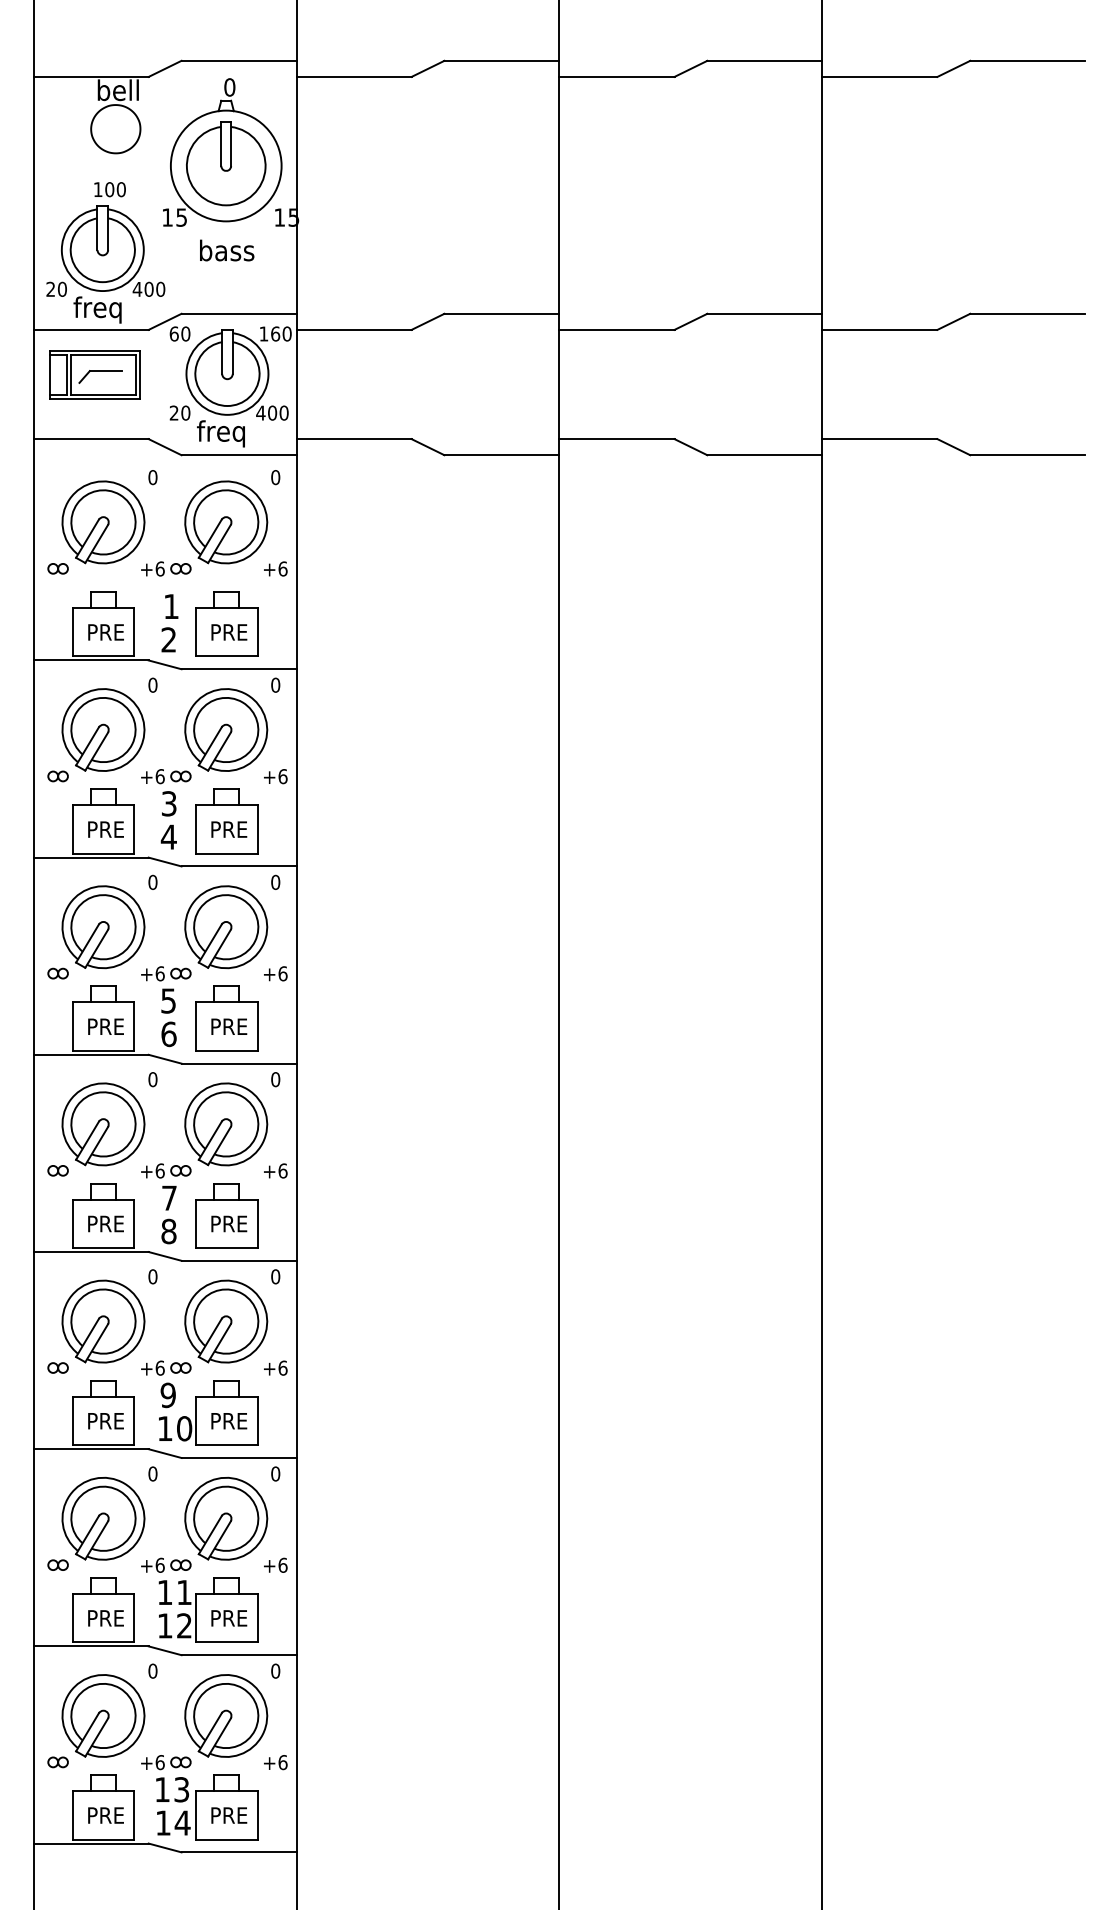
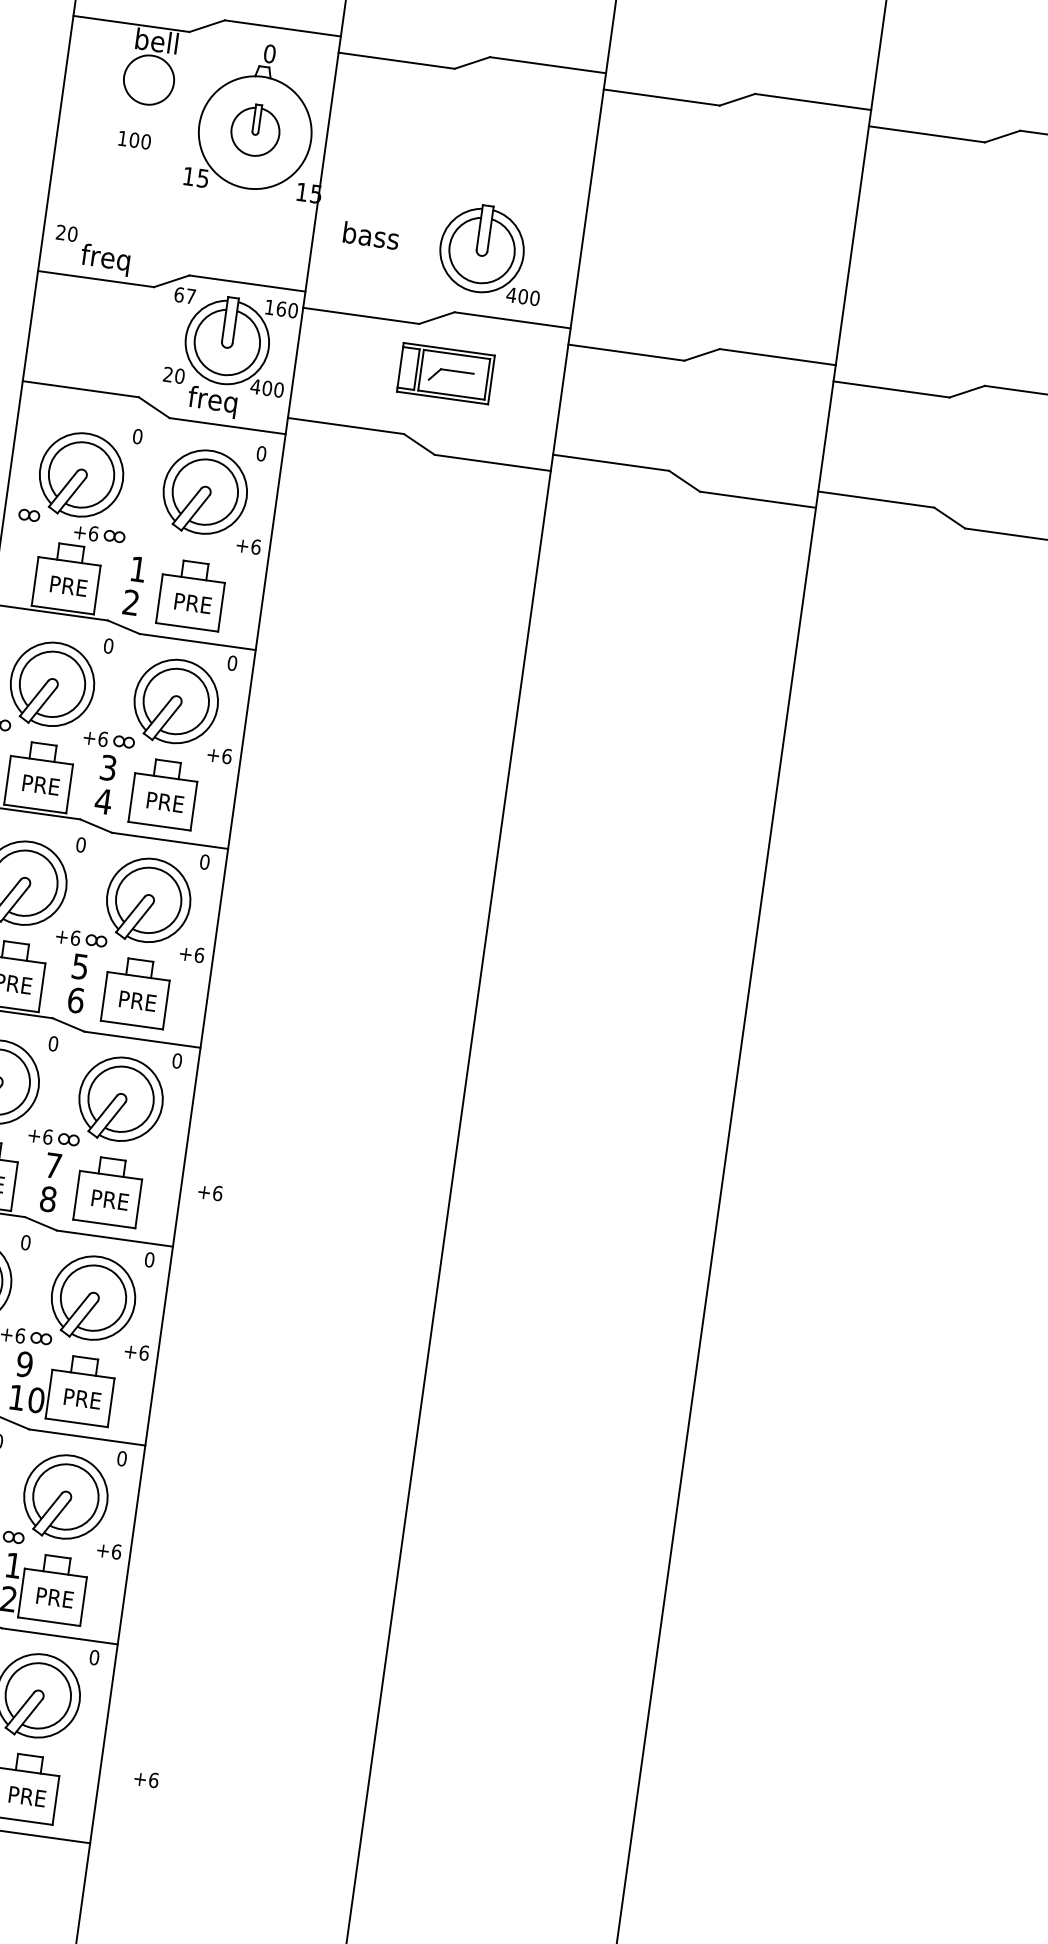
part: (226, 163) -> (255, 130), size x0.6
part: (112, 250) -> (491, 252), moved
text: (227, 250) -> (371, 235), moved
text: (185, 333) -> (190, 295), 60 -> 67
part: (94, 374) -> (445, 373), moved
part: (166, 568) -> (100, 534), moved
text: (275, 1170) -> (210, 1191), moved
text: (275, 1762) -> (146, 1779), moved

